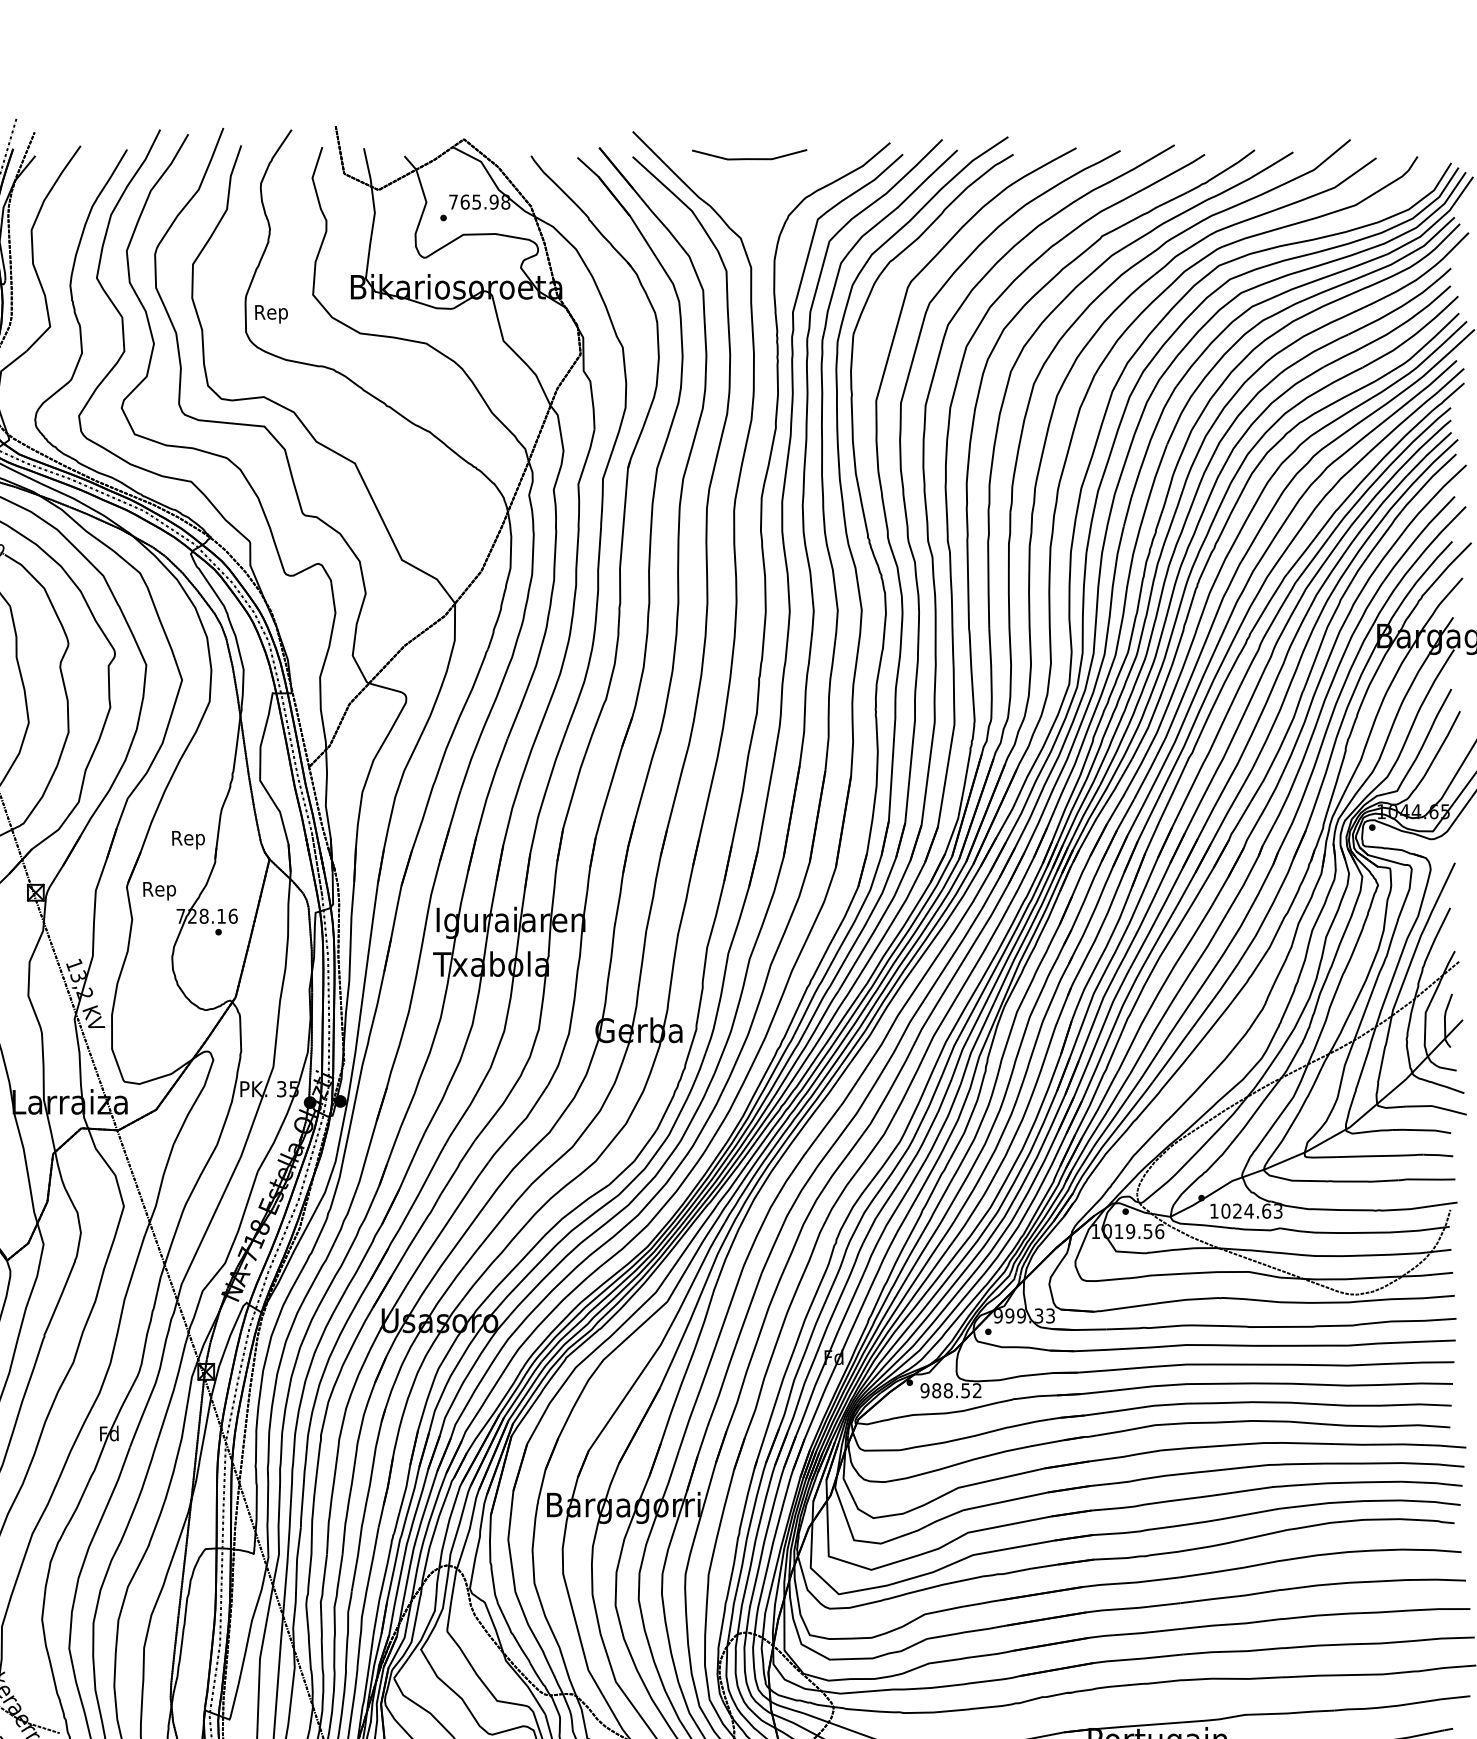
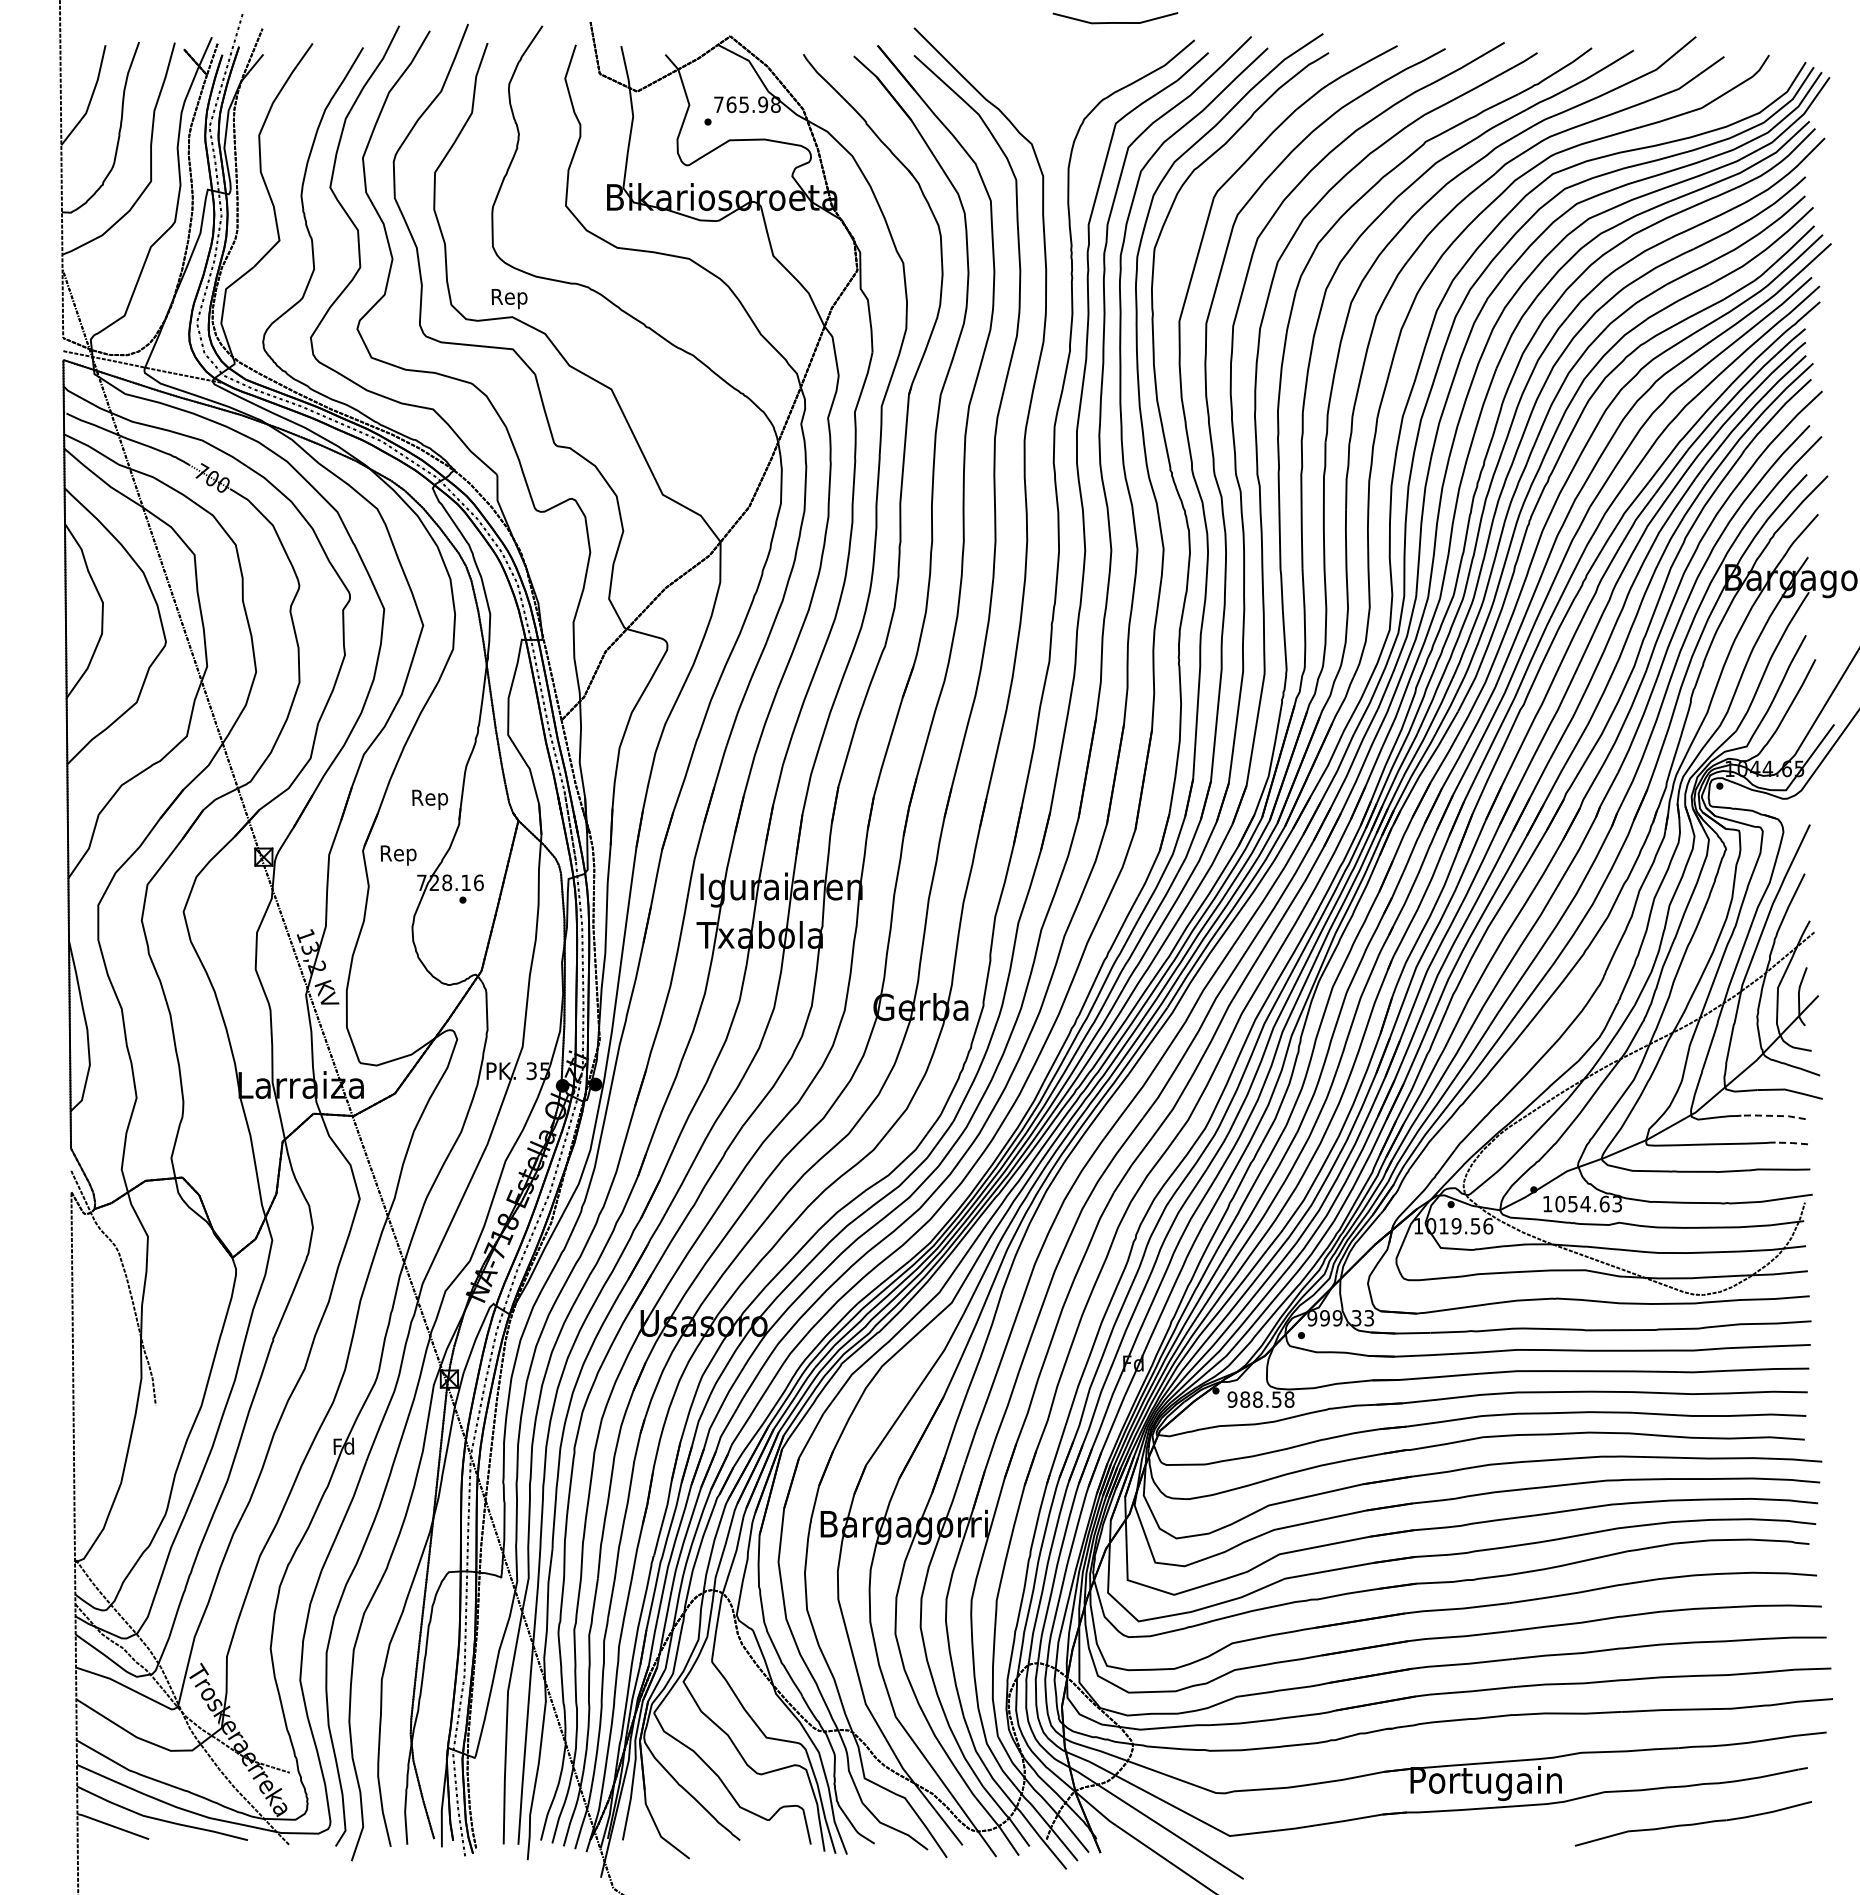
line: (749, 158) -> (1115, 22), moved
text: (271, 314) -> (509, 299), moved
line: (1421, 1129) -> (1773, 1115), solid -> dashed
line: (1438, 1155) -> (1791, 1143), solid -> dashed
text: (1237, 1210) -> (1572, 1203), 1024.63 -> 1054.63
text: (977, 1390) -> (1289, 1399), 988.52 -> 988.58

